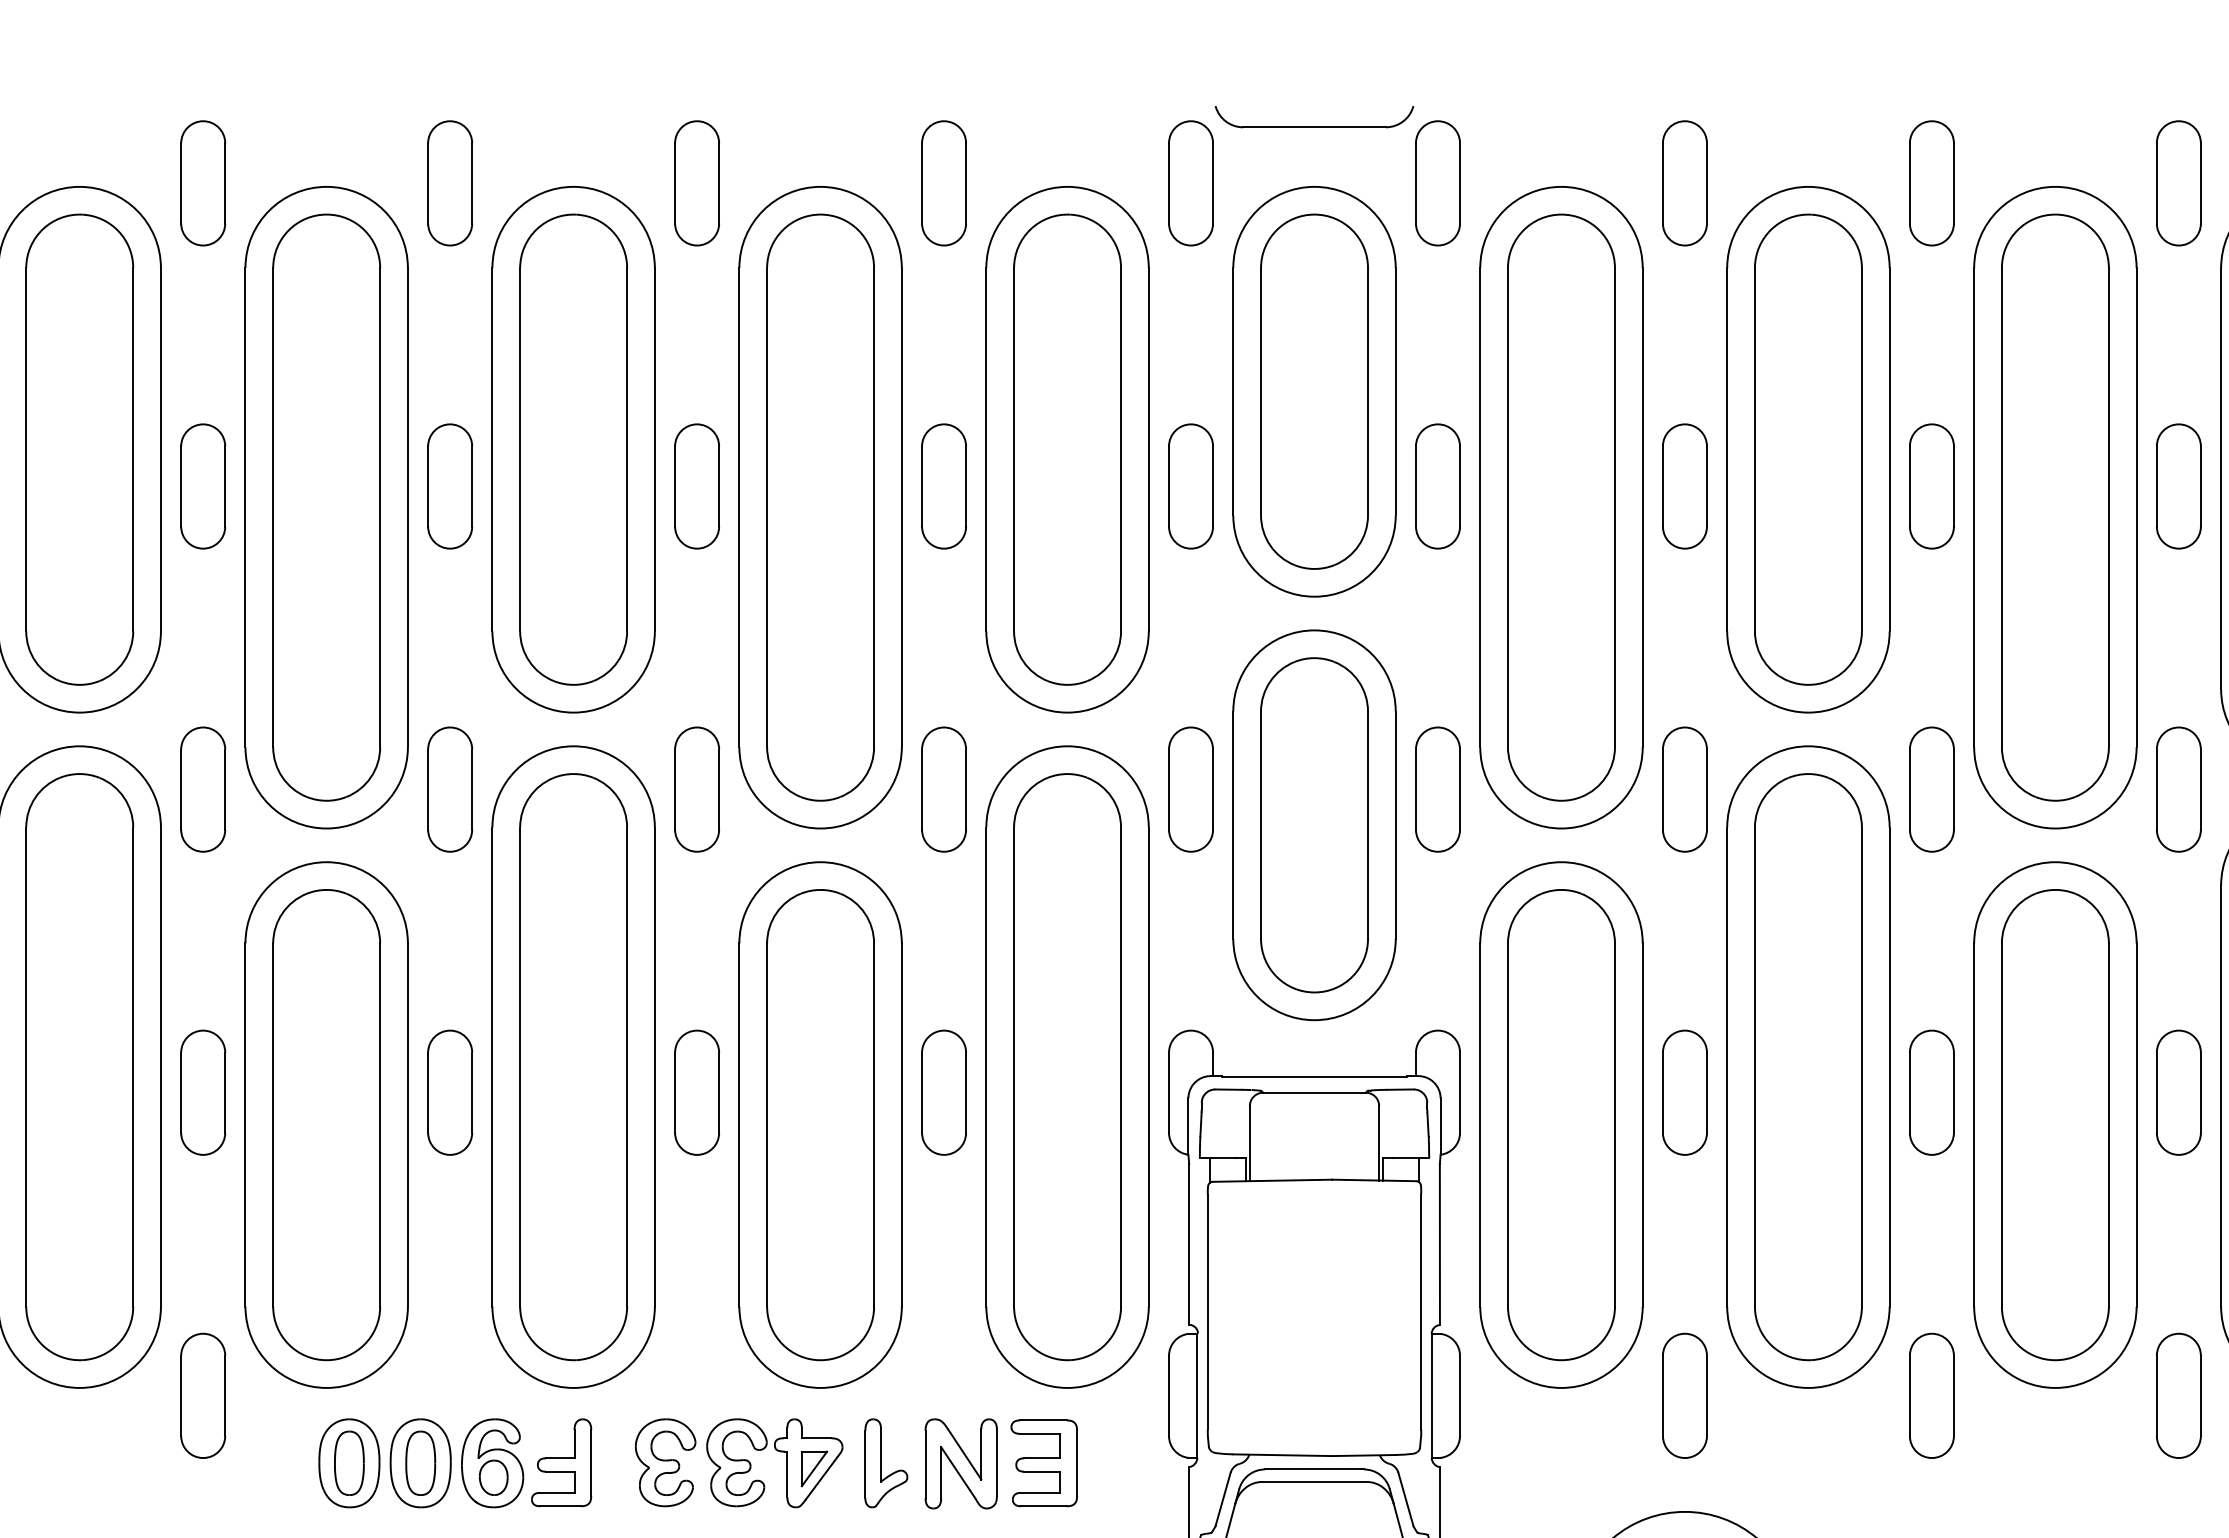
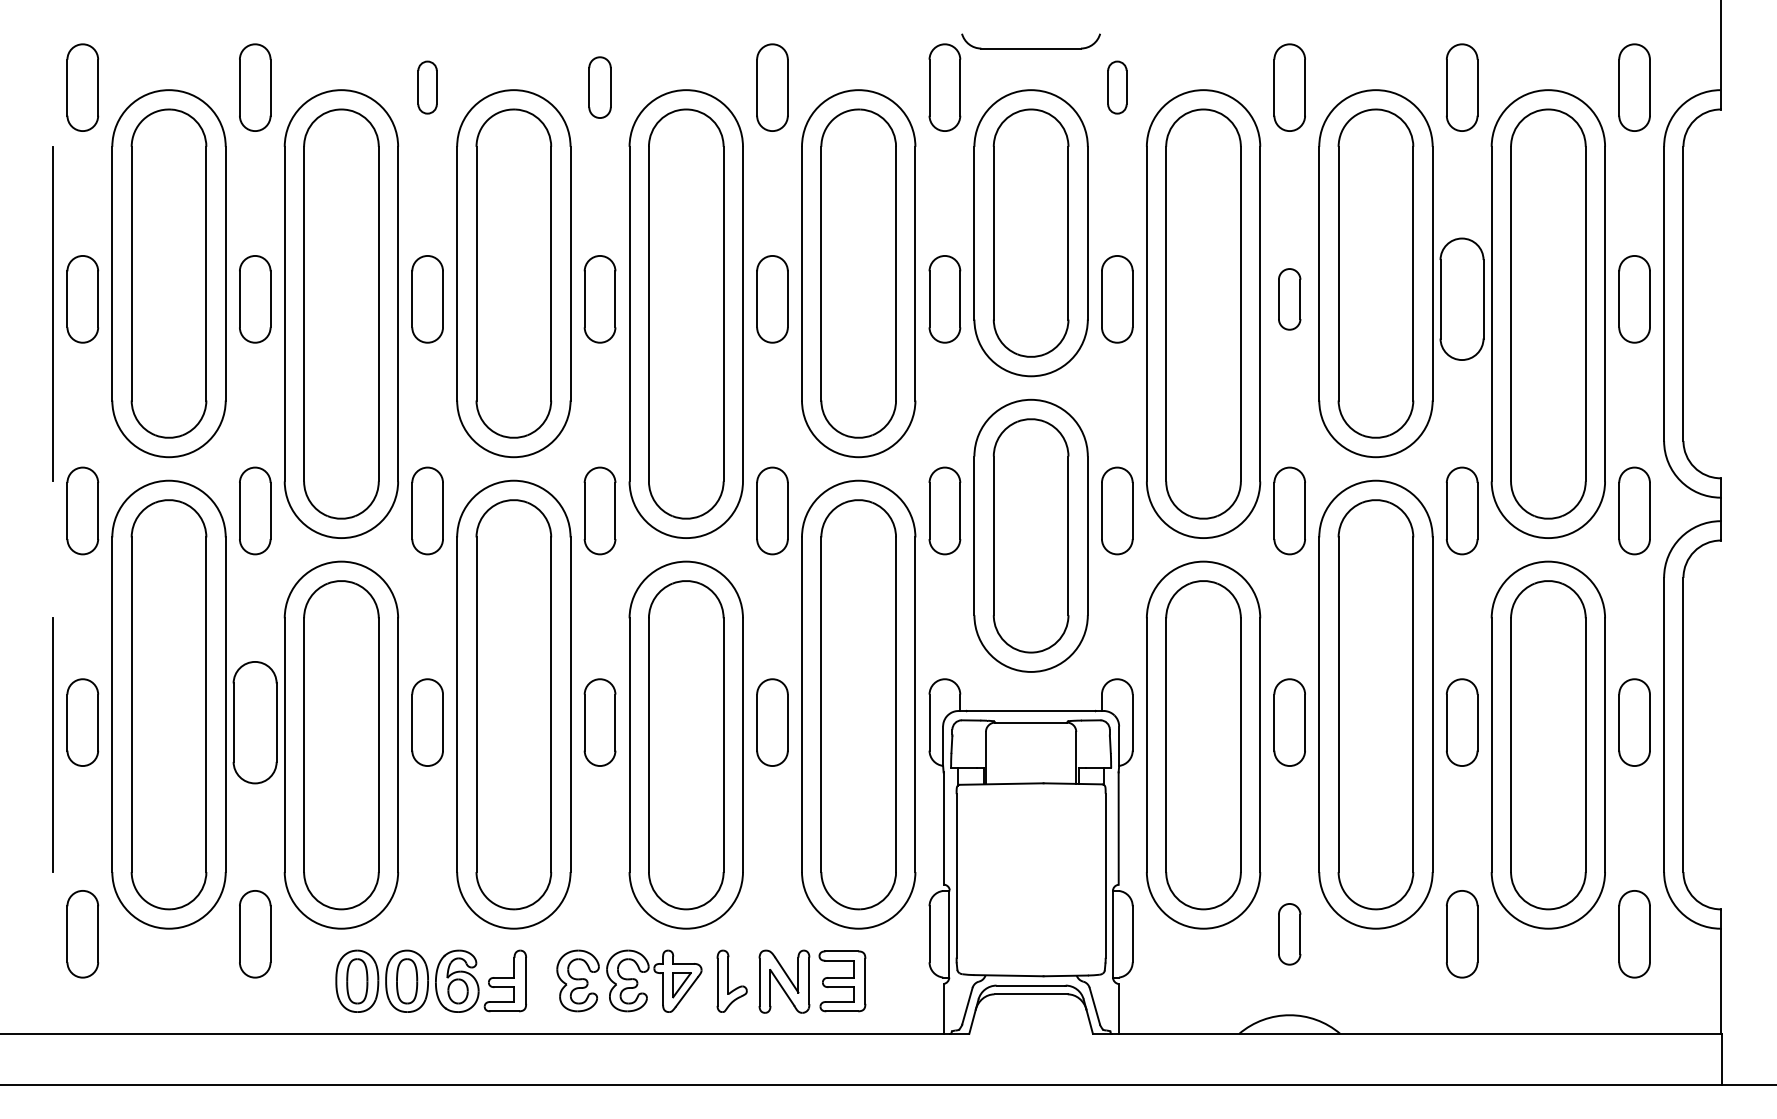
part: (449, 183) -> (427, 87), size x0.6
part: (696, 183) -> (599, 87), size x0.7
part: (1438, 183) -> (1117, 87), size x0.6
part: (1684, 486) -> (1289, 299), size x0.7
part: (1932, 486) -> (1462, 299), size x1.4
part: (203, 1092) -> (255, 722), size x1.4
part: (1684, 1396) -> (1289, 934), size x0.7

